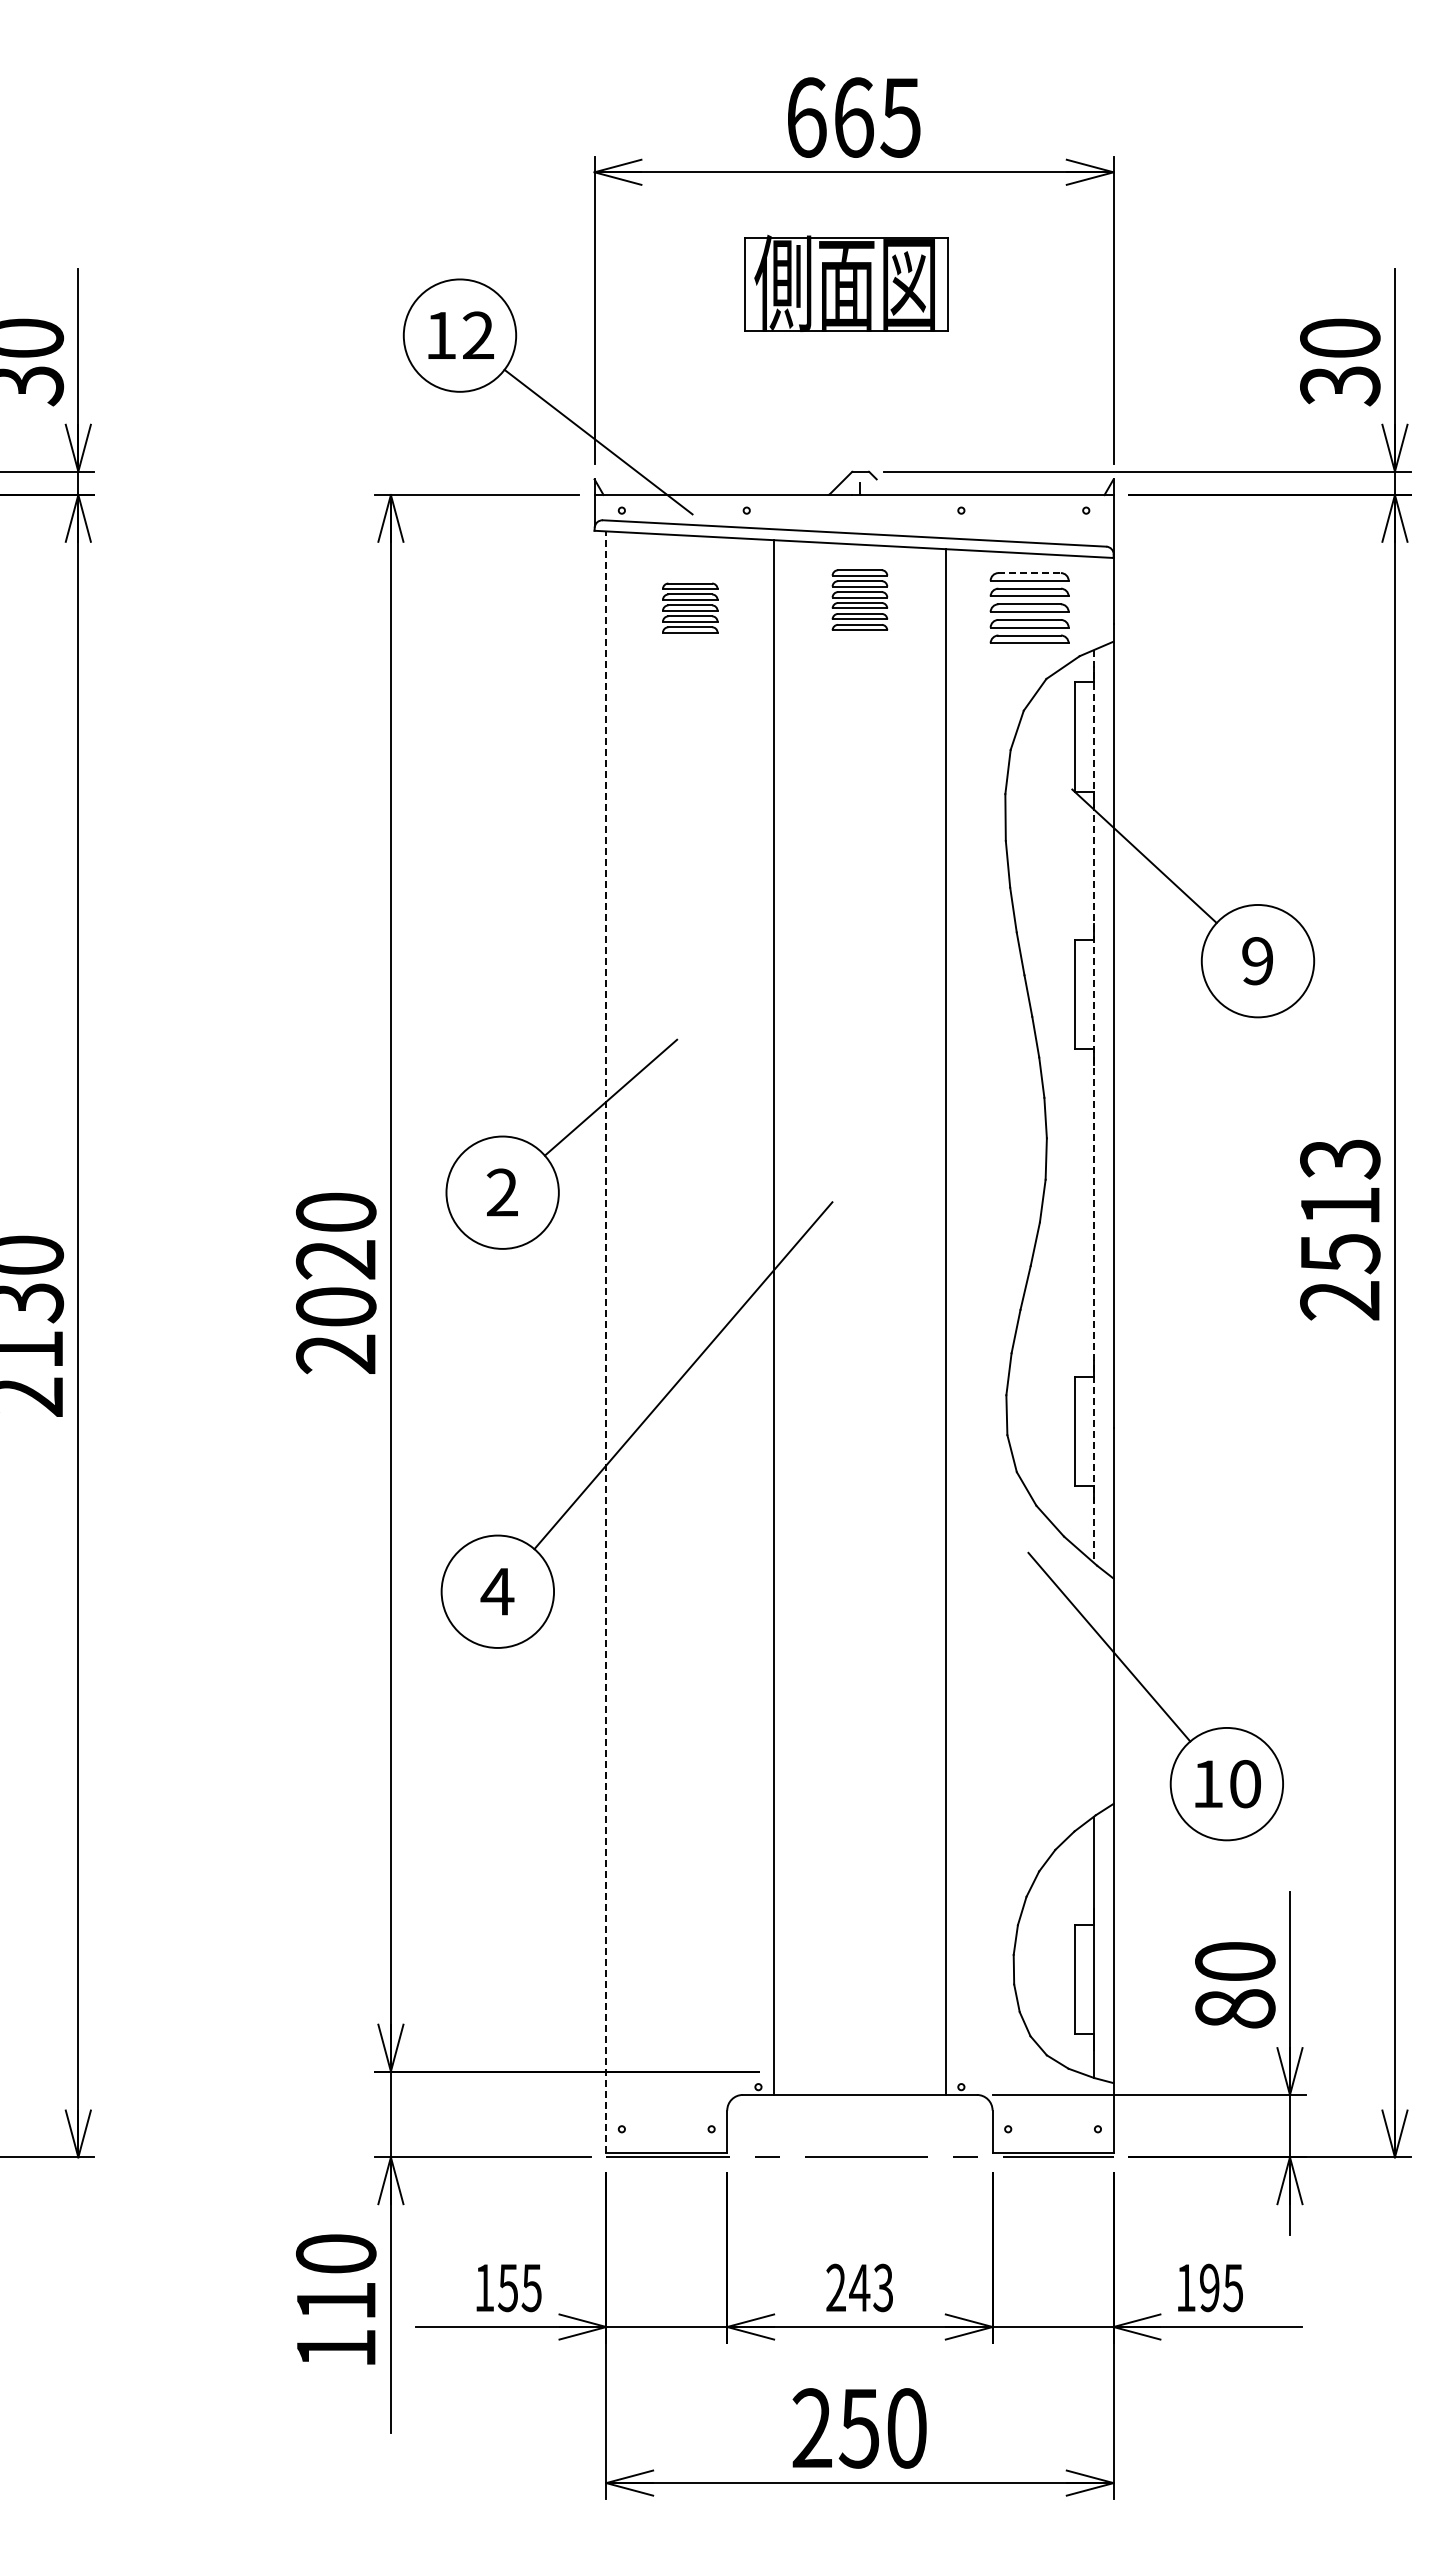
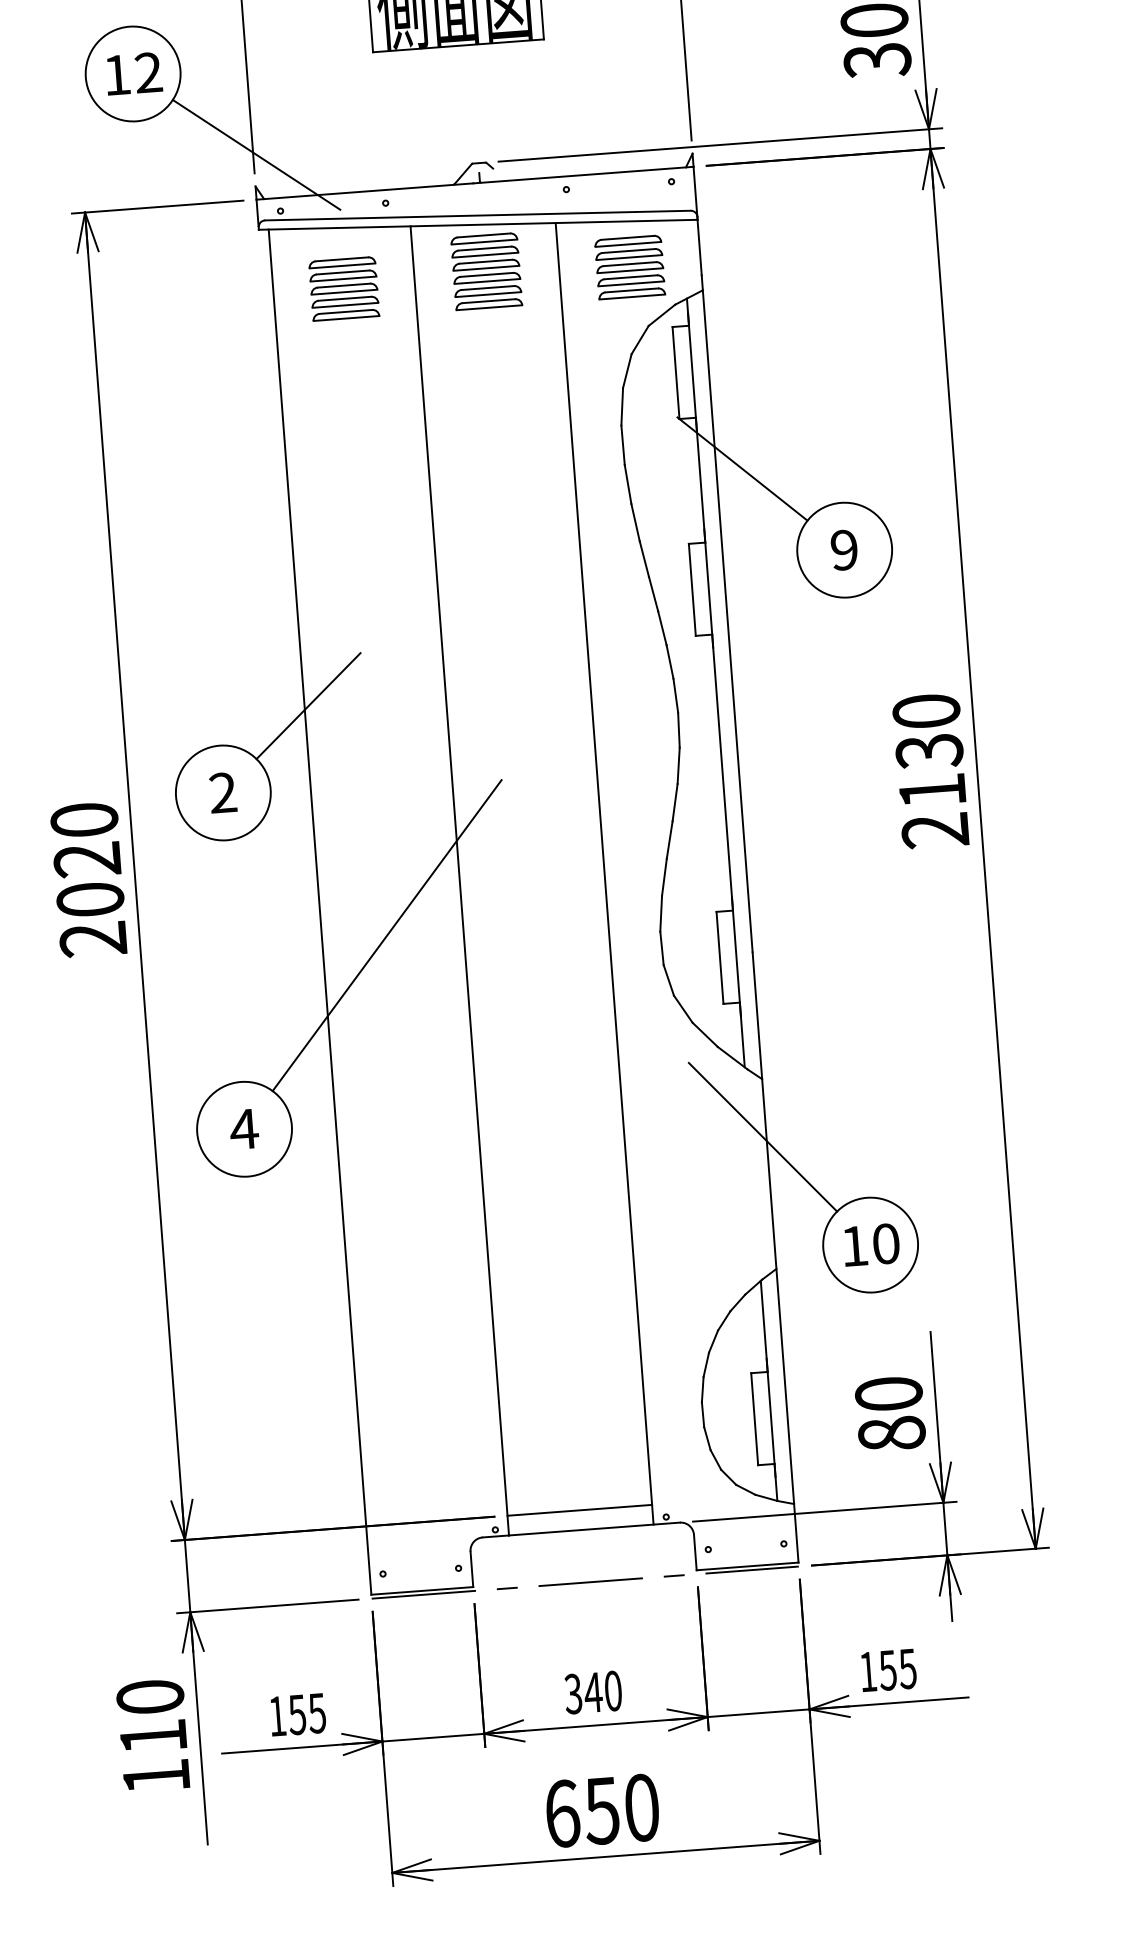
line: (1030, 573) -> (628, 238), dashed -> solid
part: (859, 599) -> (486, 270), size x1.43
part: (690, 607) -> (344, 288), size x1.43
line: (1094, 1107) -> (716, 683), dashed -> solid
text: (1340, 1206) -> (929, 751), 2513 -> 2130
line: (606, 1342) -> (320, 912), dashed -> solid
line: (859, 2071) -> (579, 1510), added
text: (859, 2287) -> (593, 1692), 243 -> 340
text: (1209, 2287) -> (887, 1670), 195 -> 155
text: (812, 2428) -> (562, 1813), 250 -> 650

